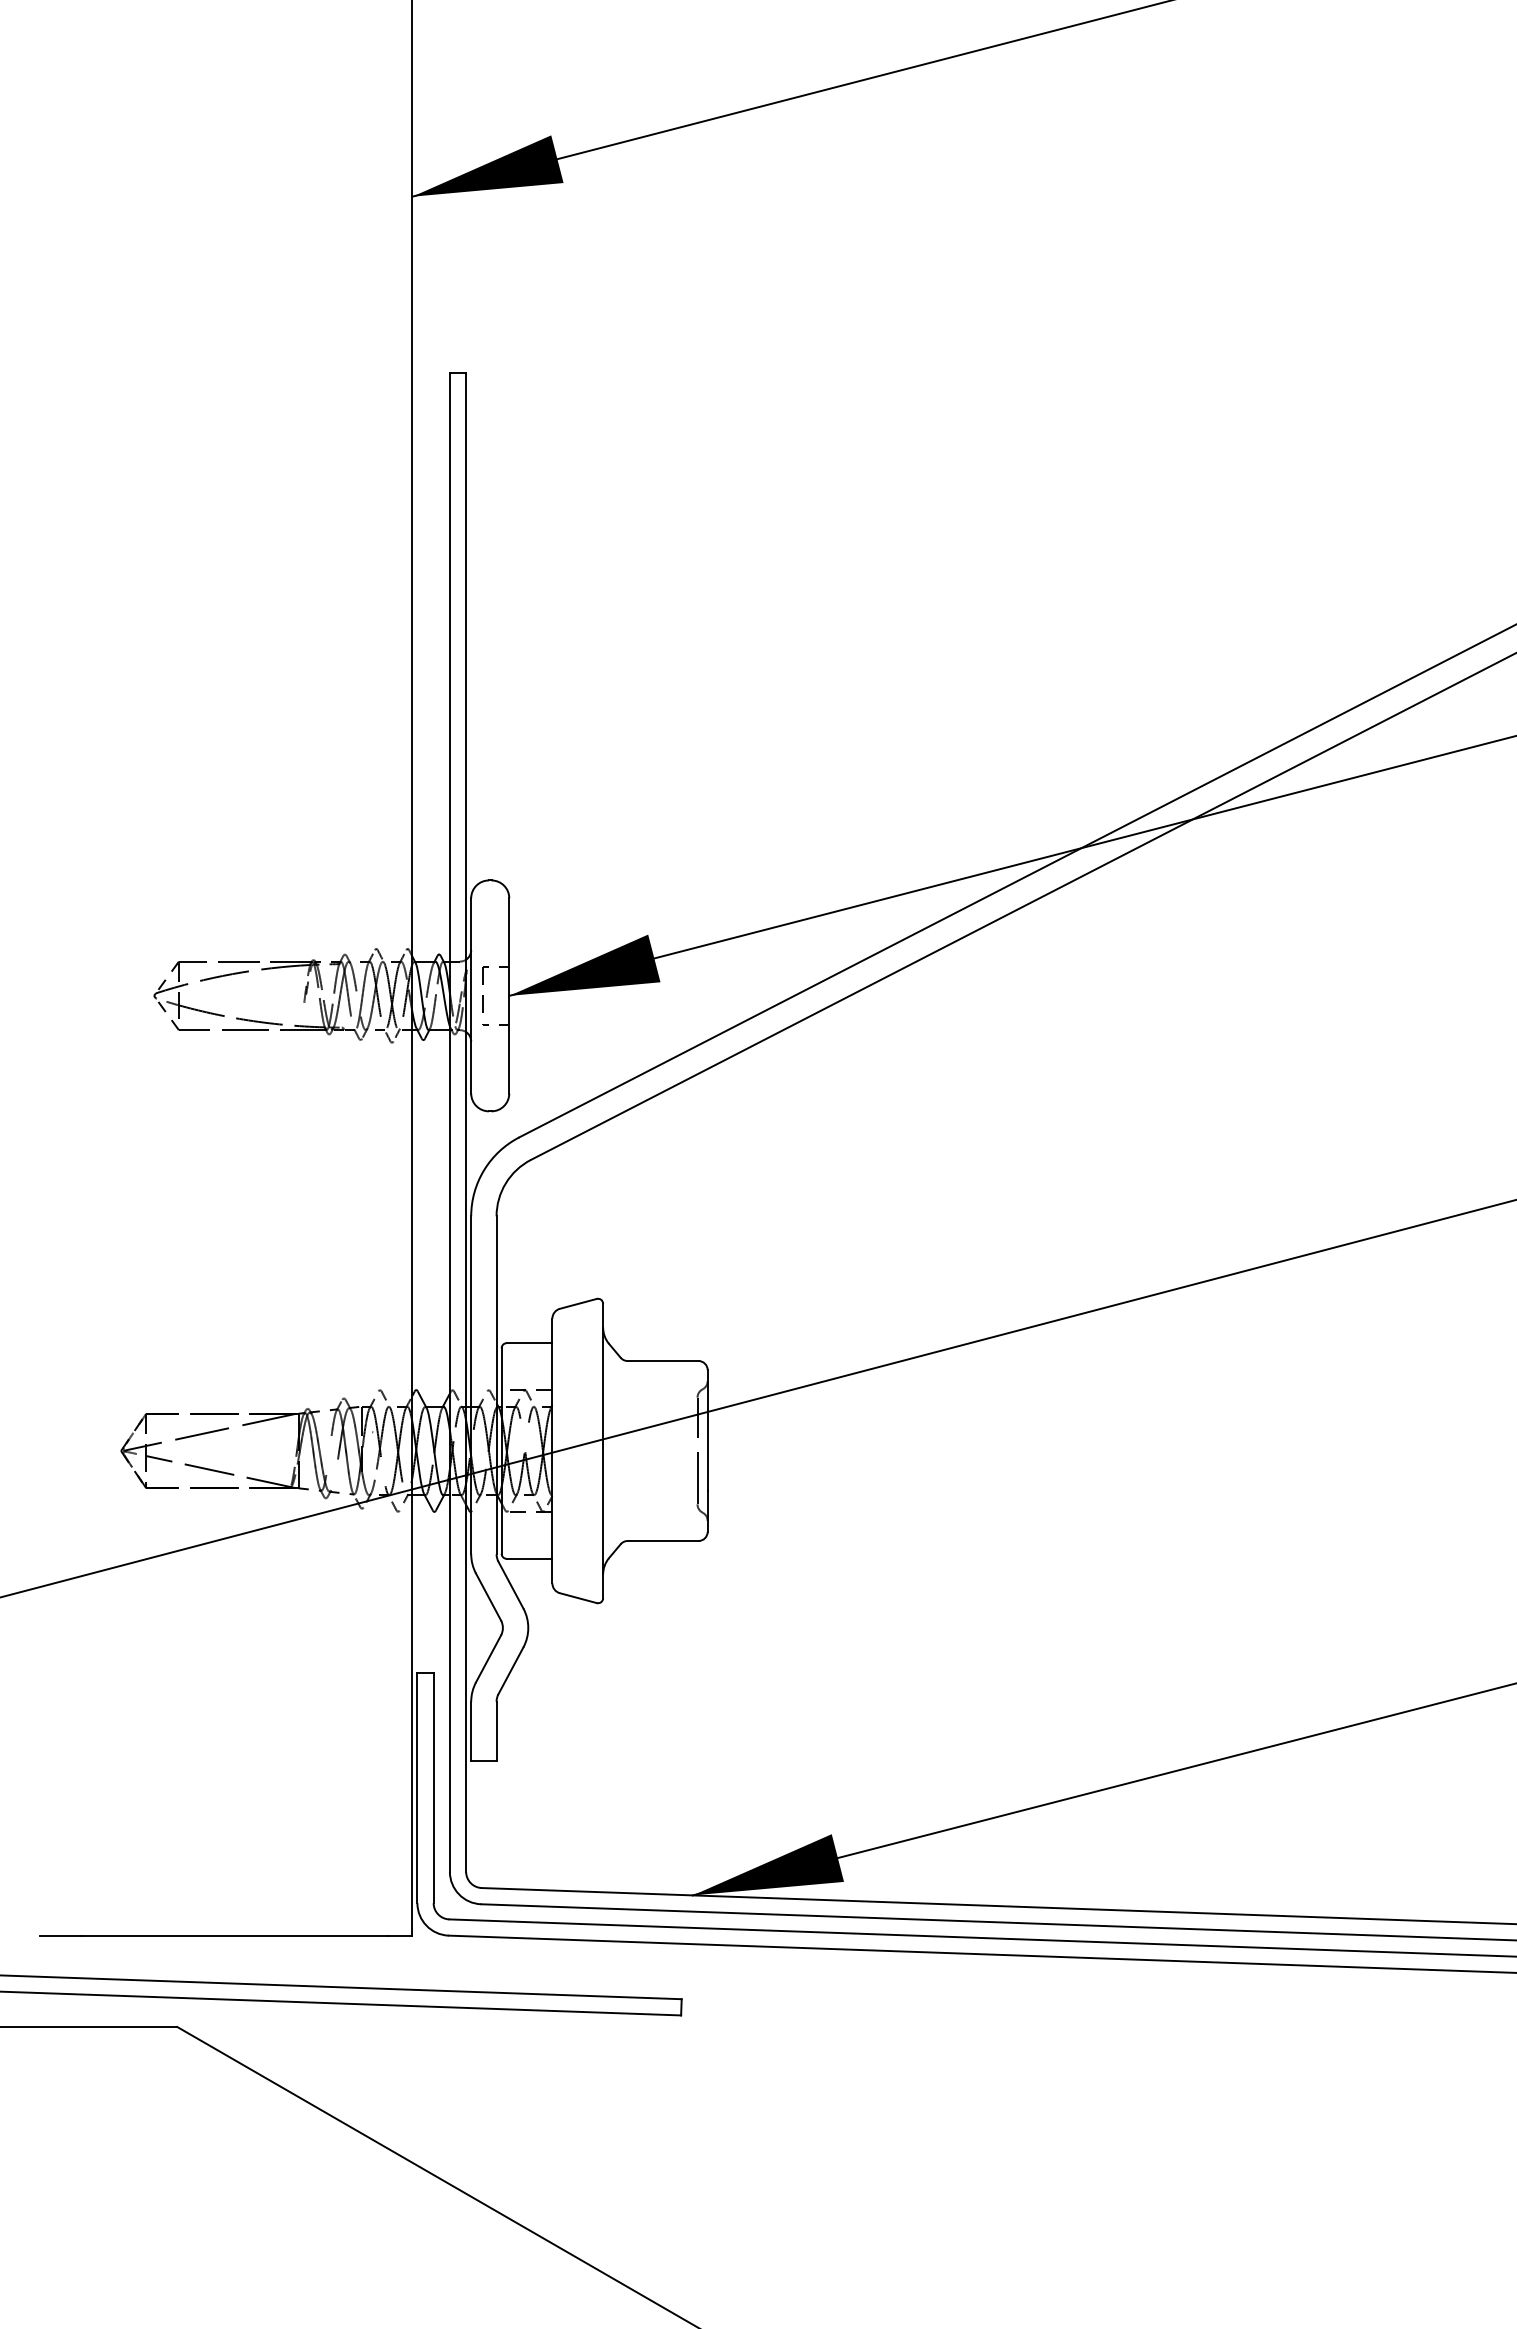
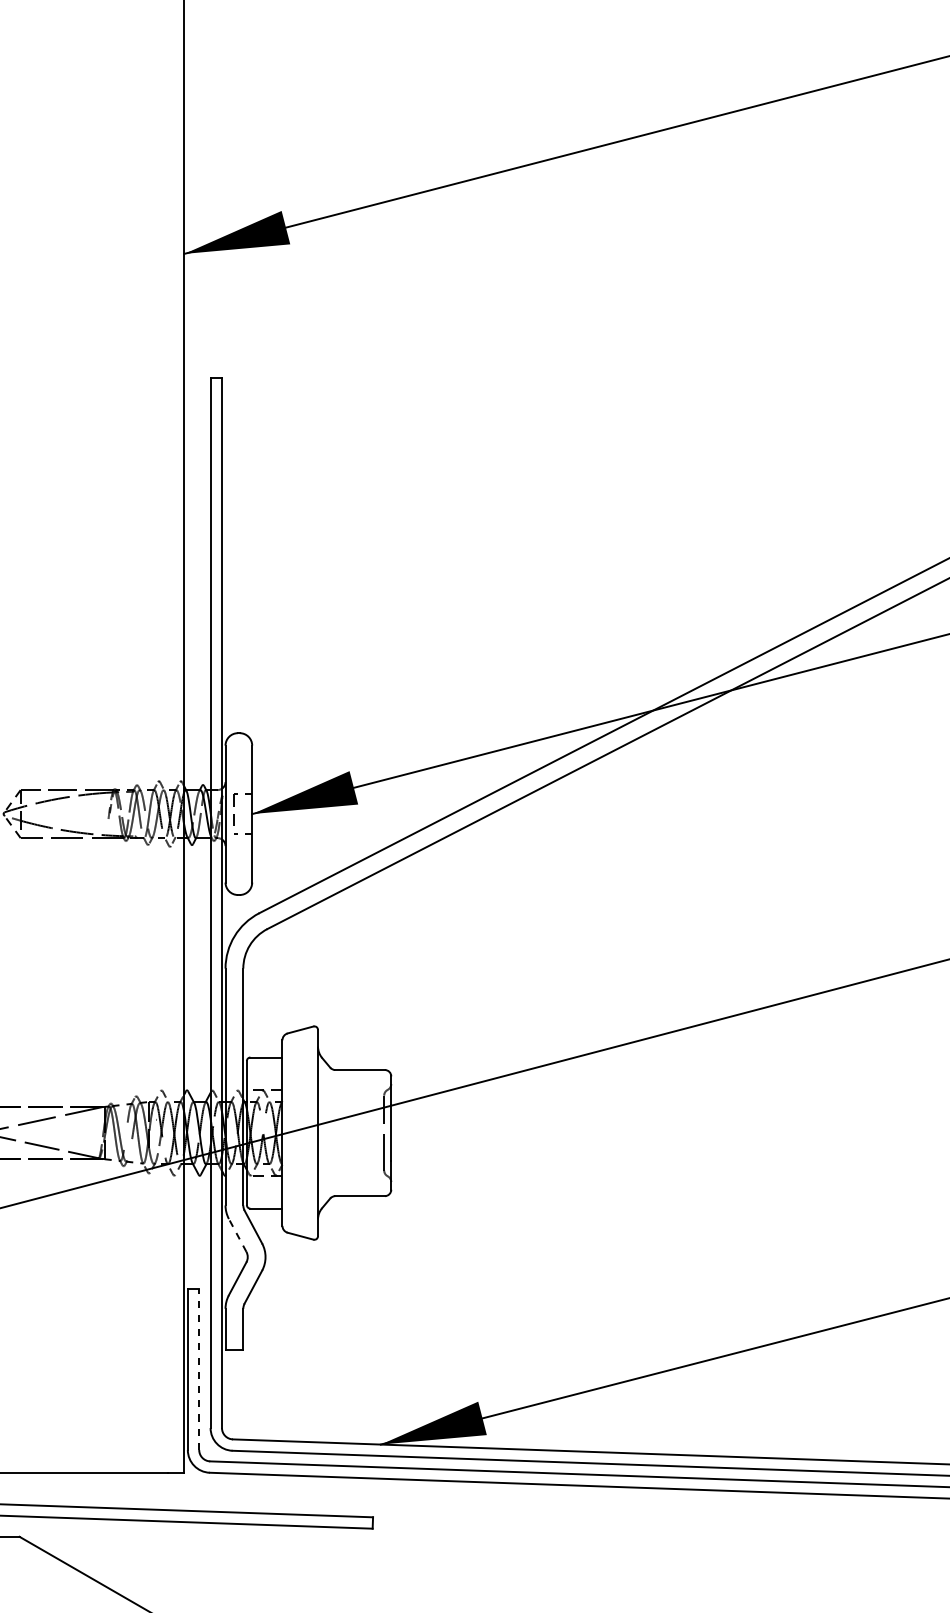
line: (488, 1597) -> (237, 1235), solid -> dashed
line: (433, 1787) -> (199, 1368), solid -> dashed

